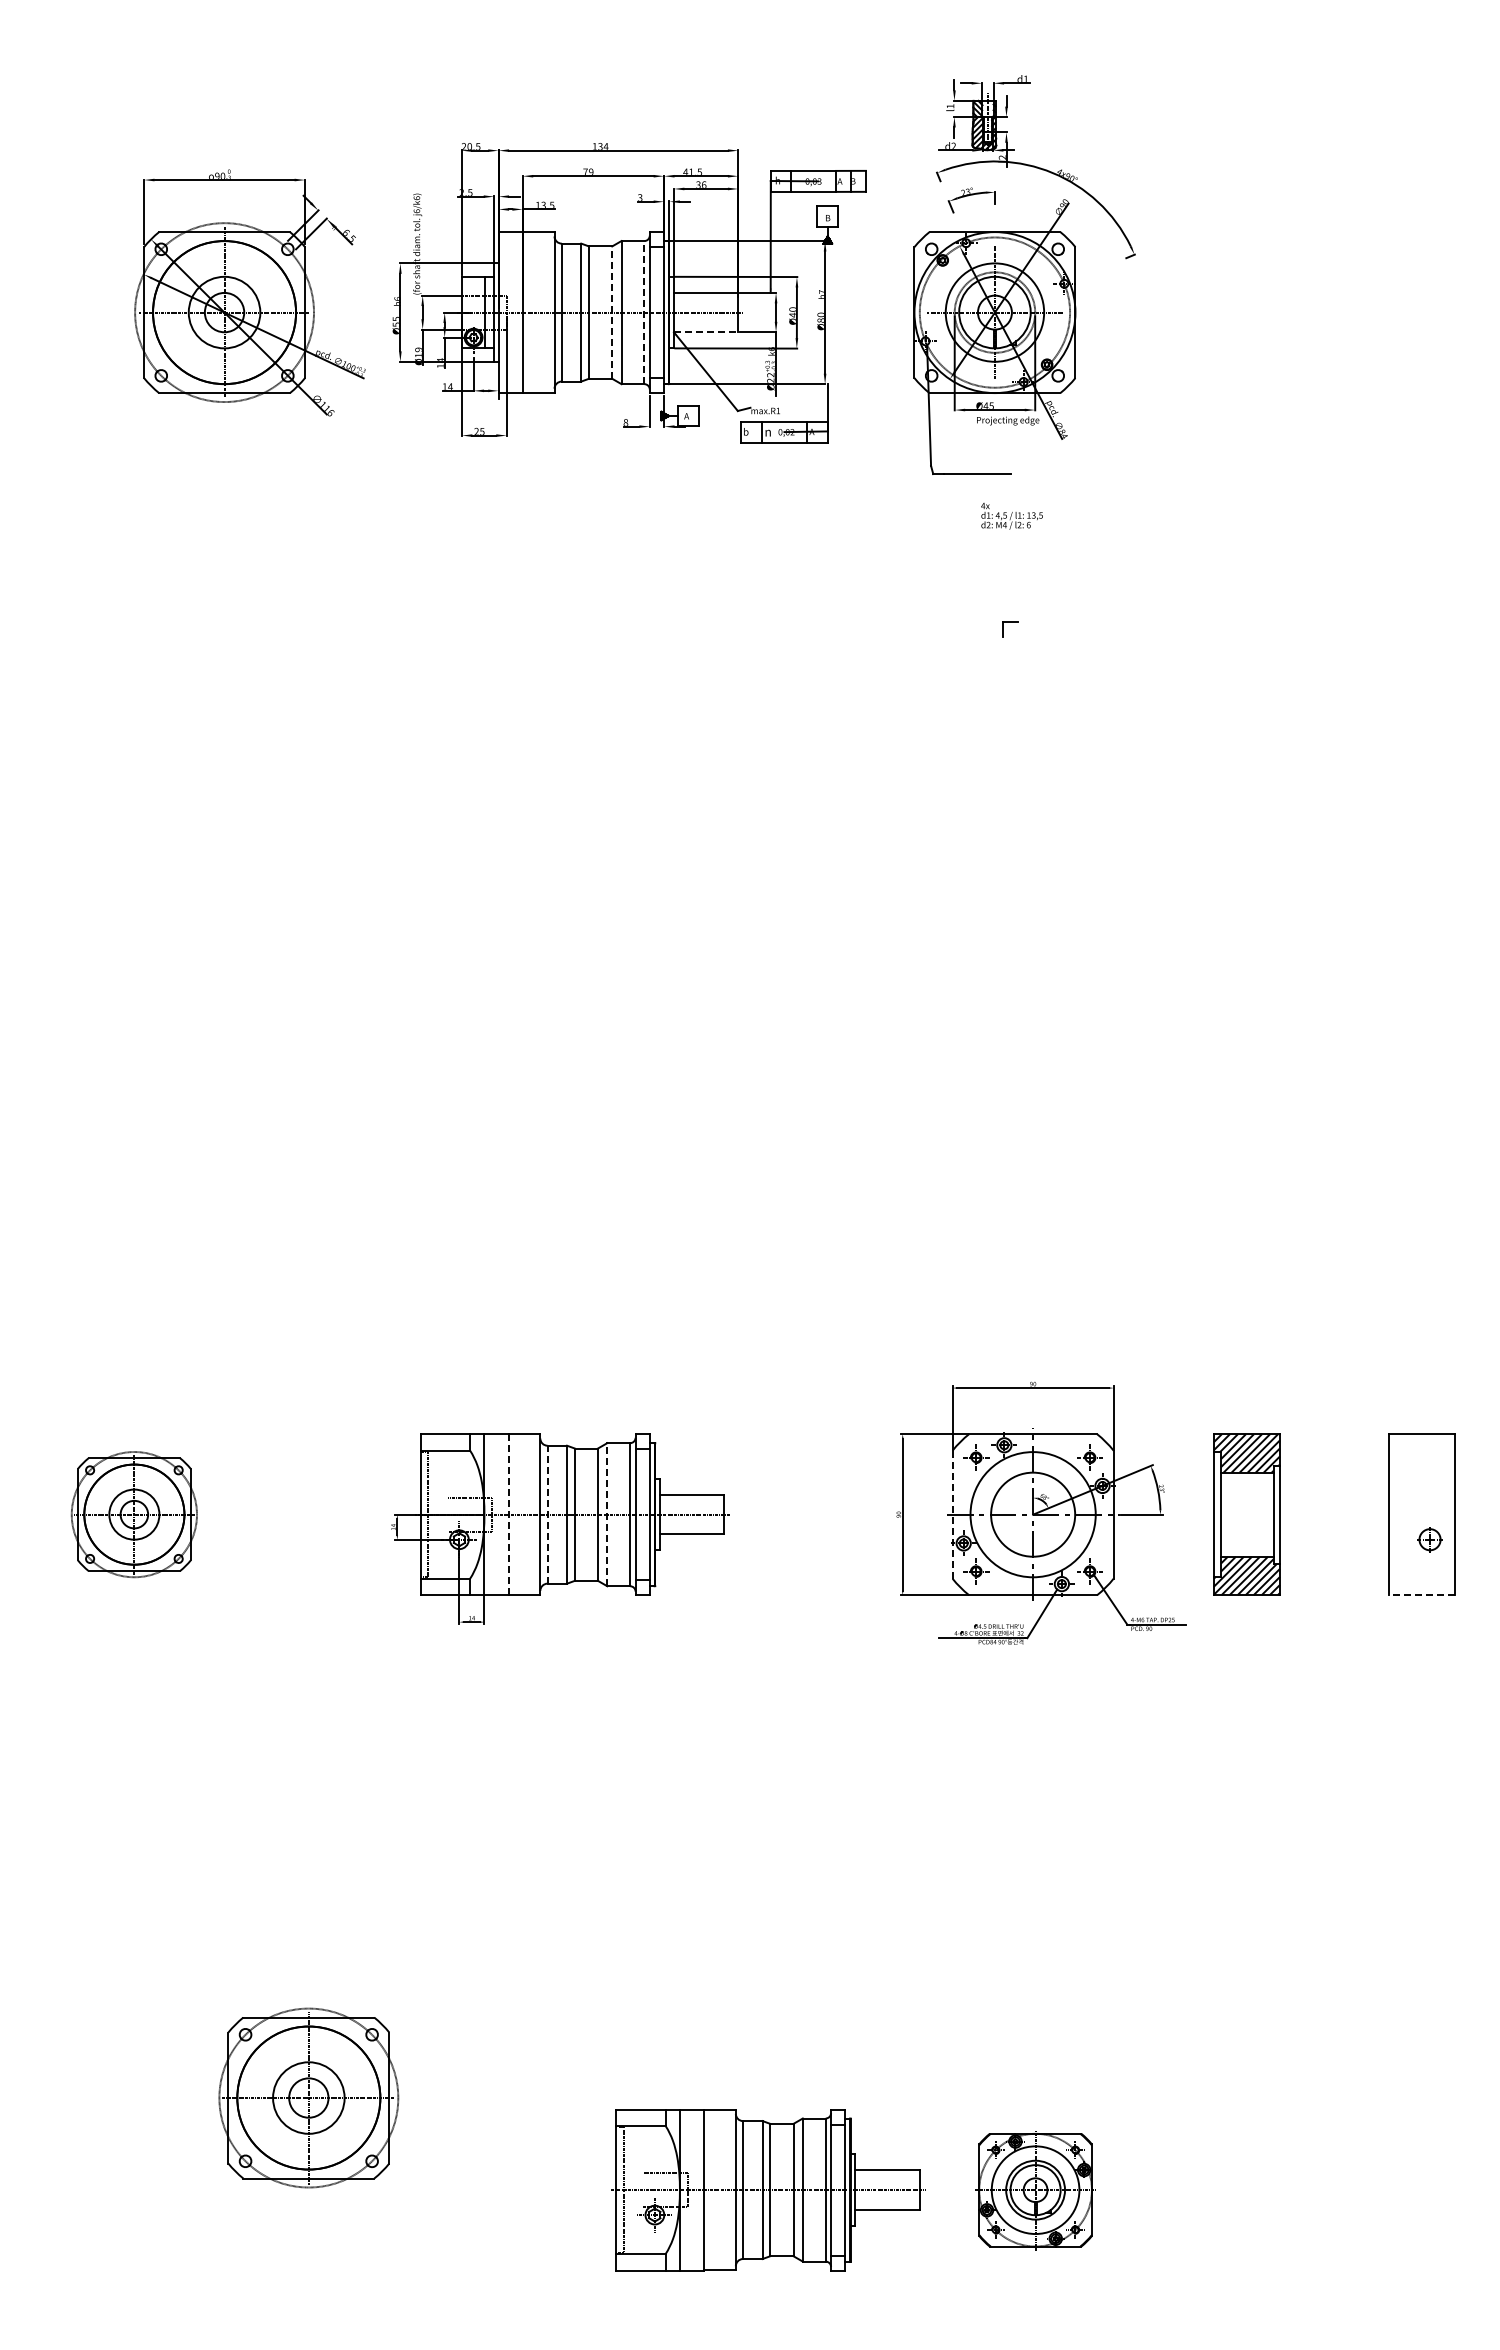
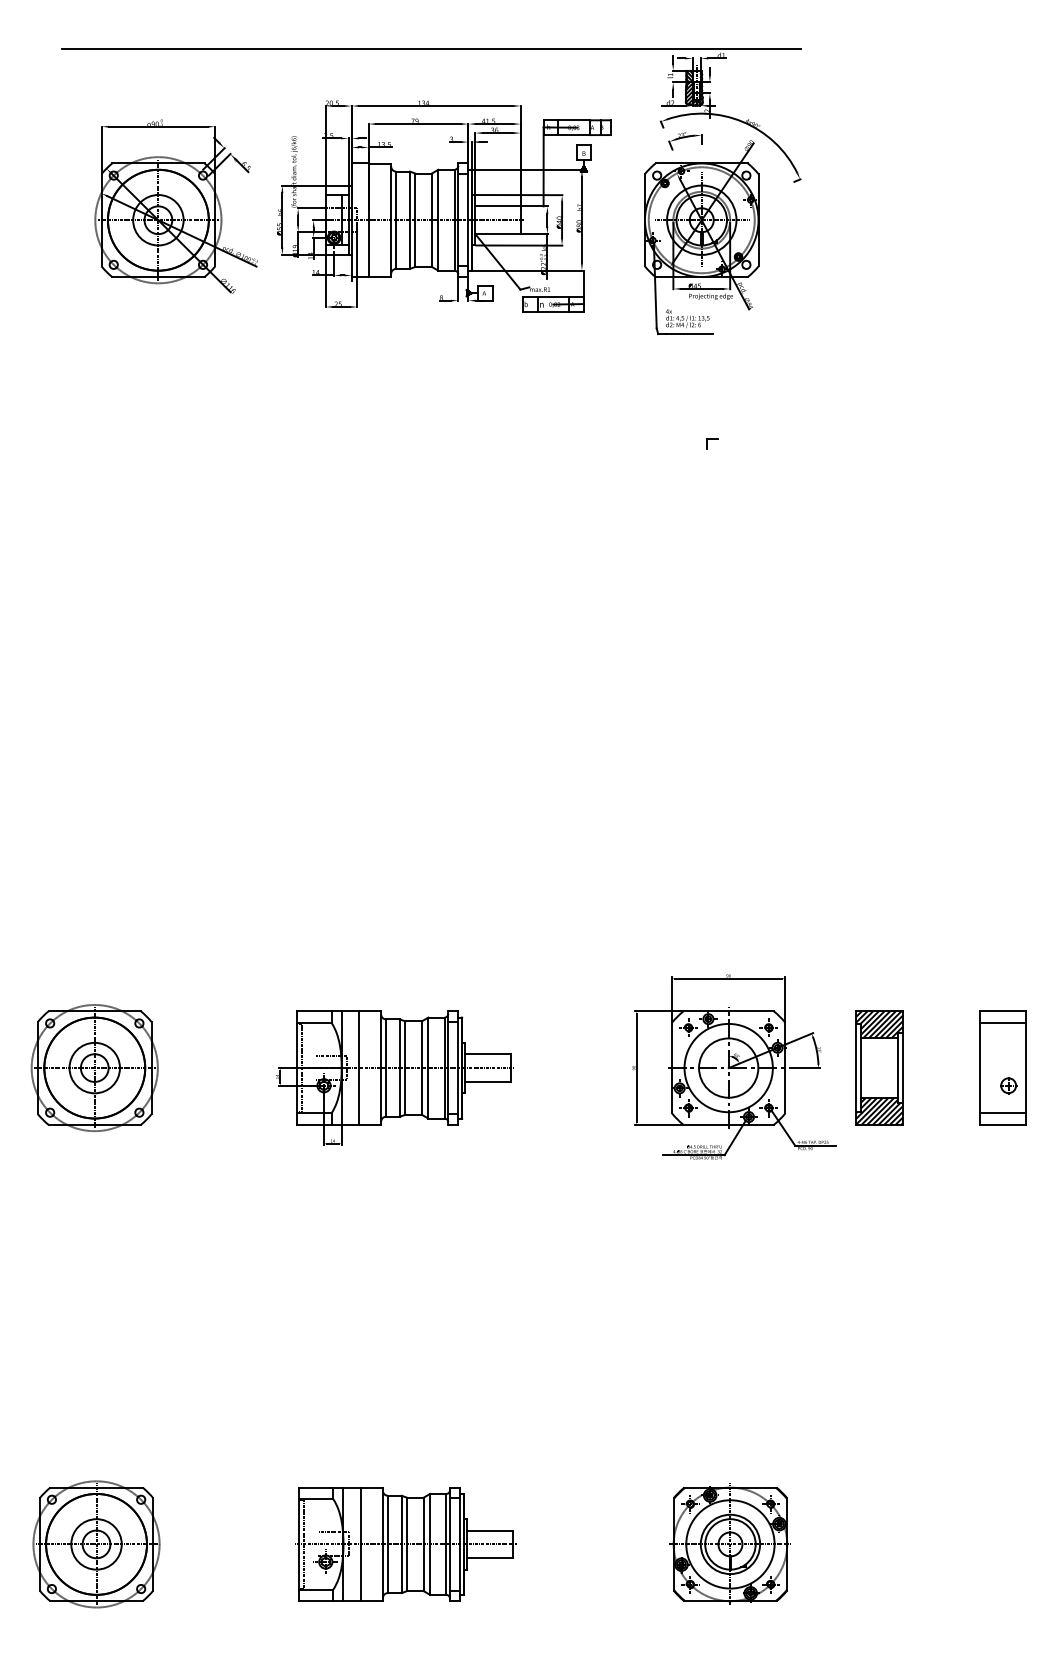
line: (611, 70) -> (431, 49), added
line: (612, 312) -> (432, 220), dashed -> solid
line: (644, 312) -> (454, 220), dashed -> solid
line: (706, 332) -> (498, 234), dashed -> solid
text: (1011, 515) -> (687, 318), moved
line: (1421, 1450) -> (1002, 1022), added
part: (134, 1514) -> (94, 1067), size x1.43
line: (508, 1514) -> (358, 1067), dashed -> solid
line: (547, 1514) -> (386, 1067), dashed -> solid
line: (607, 1514) -> (428, 1067), dashed -> solid
line: (952, 1514) -> (671, 1067), dashed -> solid
line: (1421, 1578) -> (1002, 1113), added
line: (1421, 1595) -> (1002, 1125), dashed -> solid
part: (308, 2097) -> (96, 1544), moved
part: (768, 2190) -> (405, 1544), moved
part: (1035, 2190) -> (730, 1544), size x1.43

